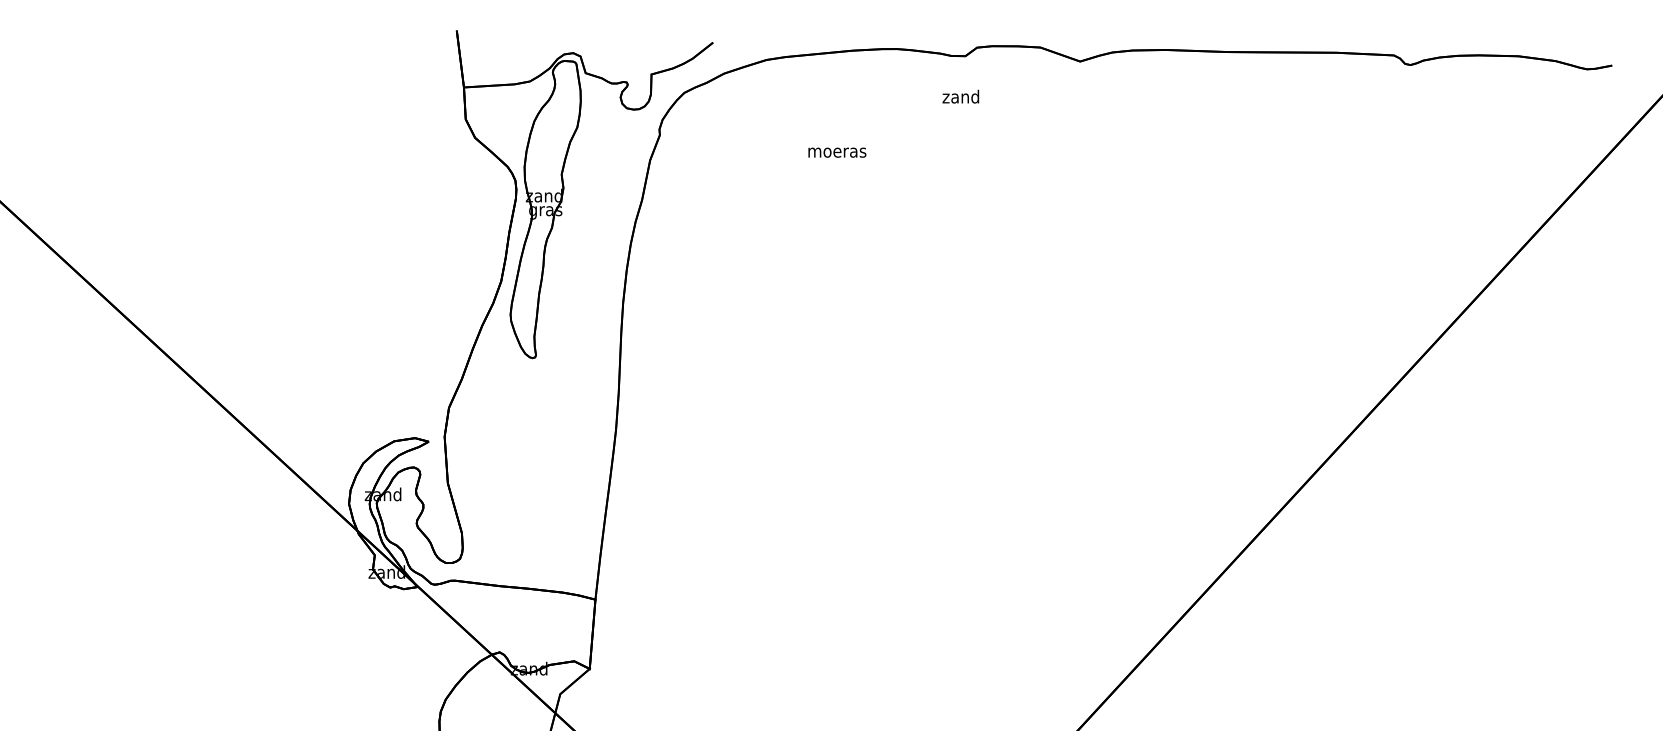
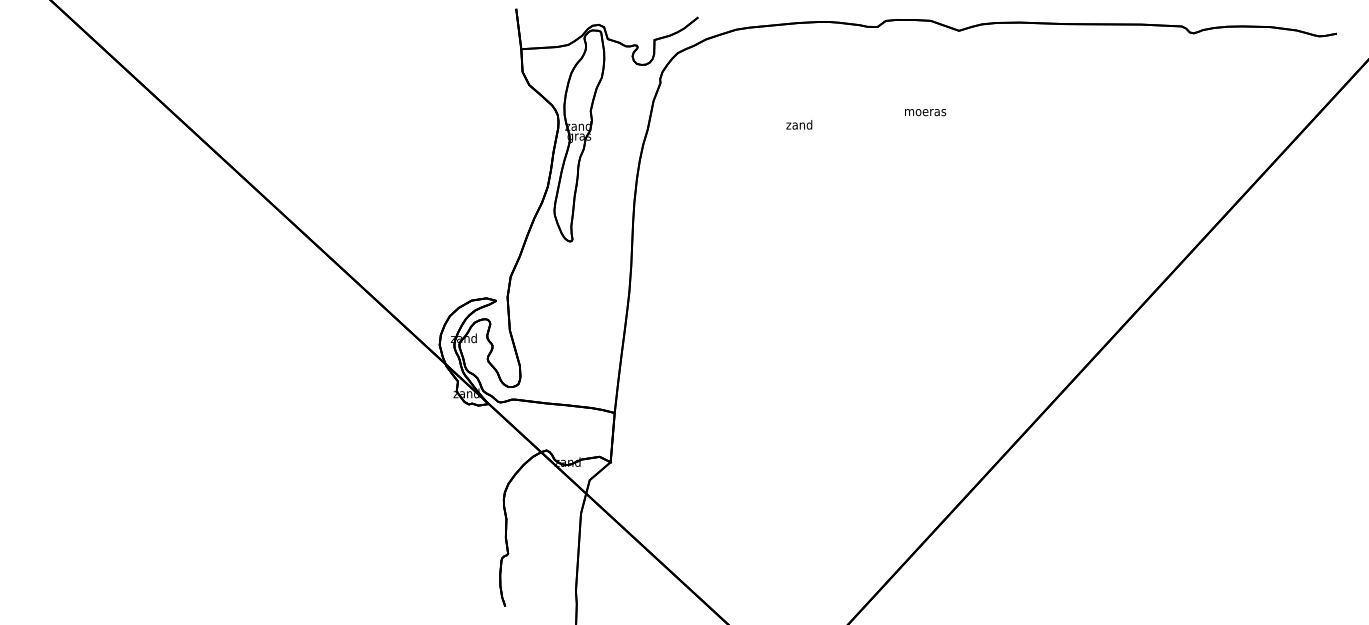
text: (961, 96) -> (799, 124), moved
text: (837, 152) -> (925, 112), moved

